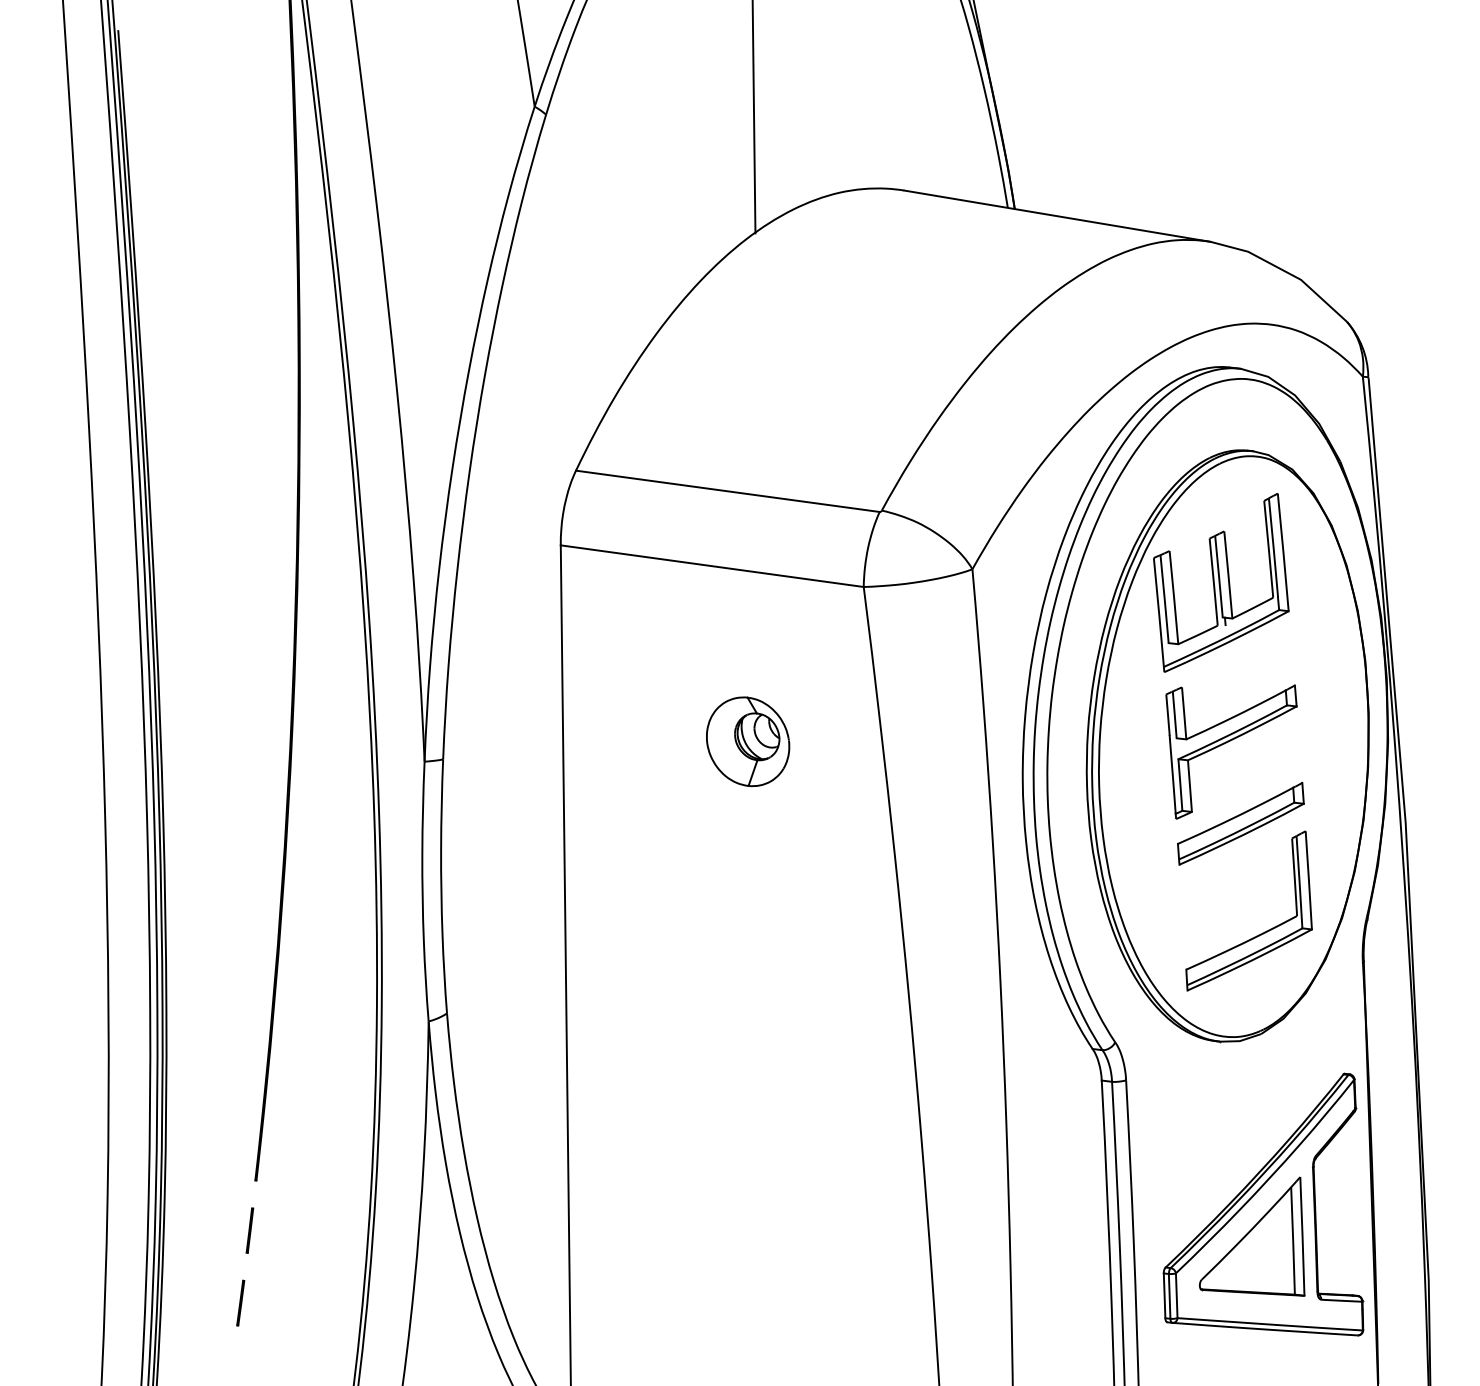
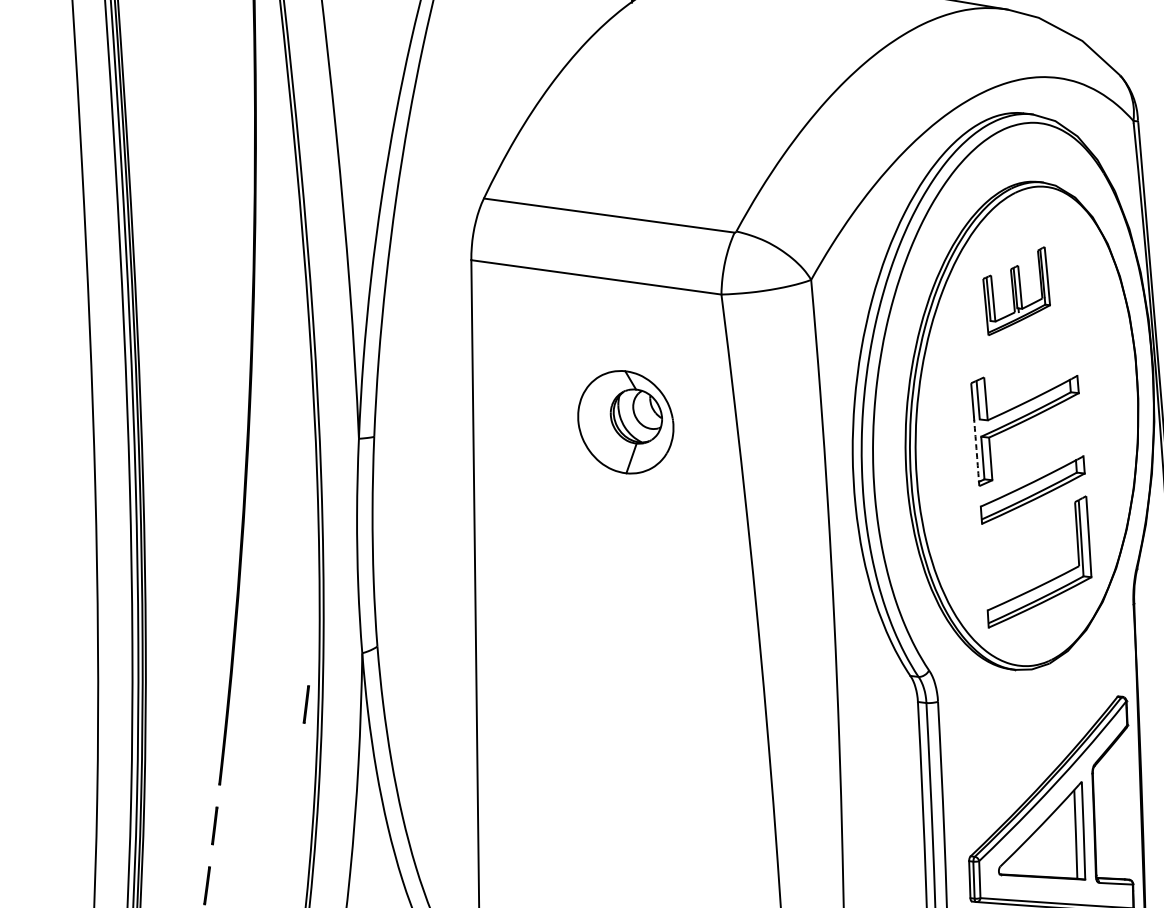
part: (1221, 582) -> (1016, 290), size x0.6
part: (748, 741) -> (626, 422), size x1.4
arc: (1173, 778) -> (977, 452), solid -> dashed
line: (360, 1083) -> (306, 704), added

